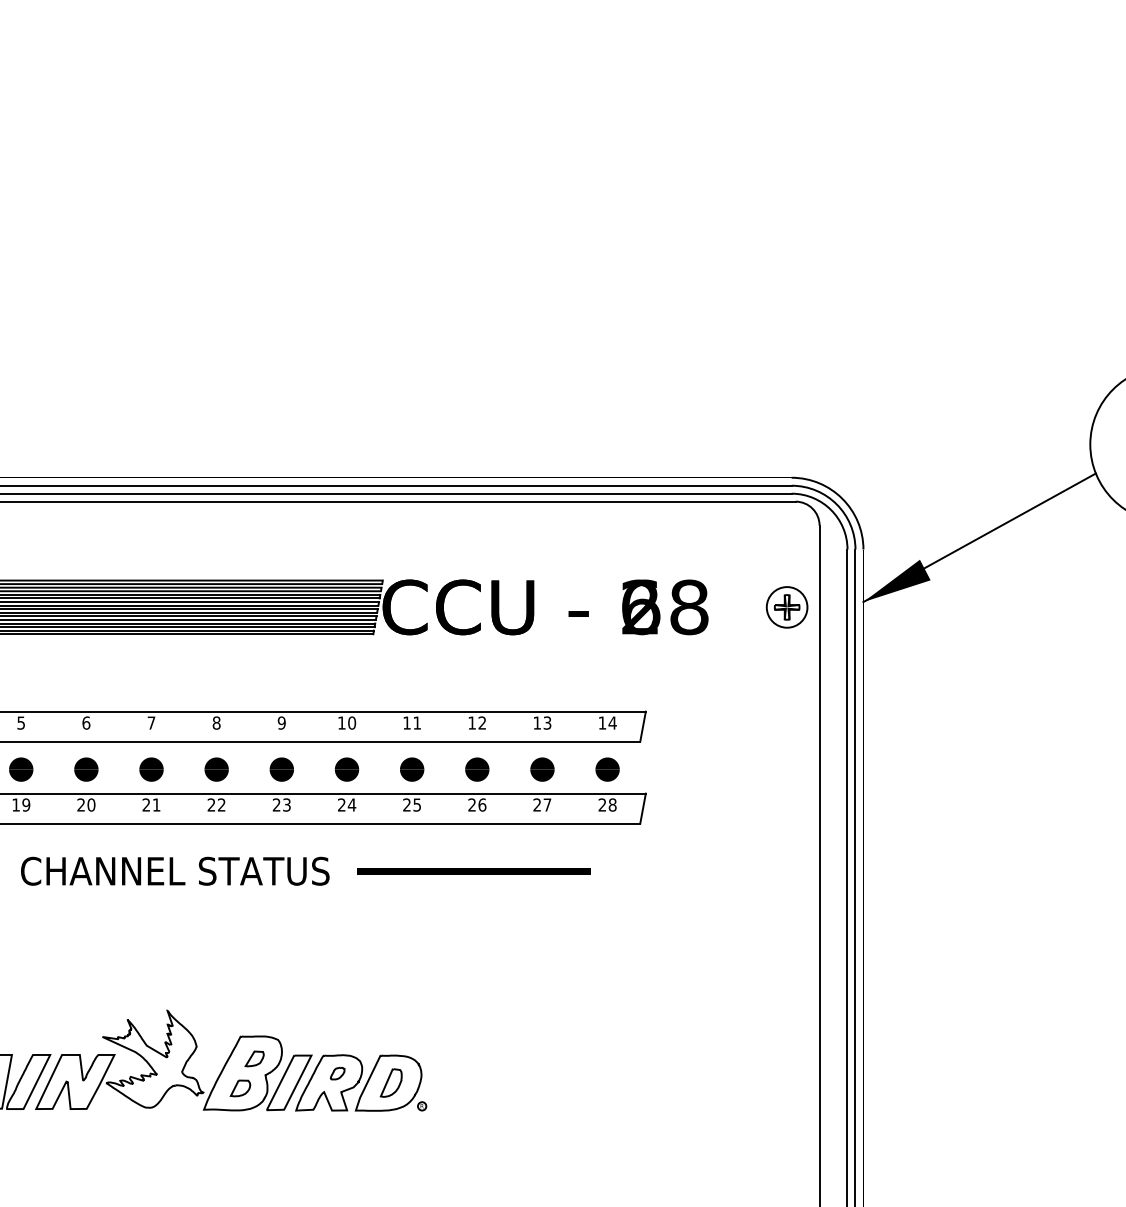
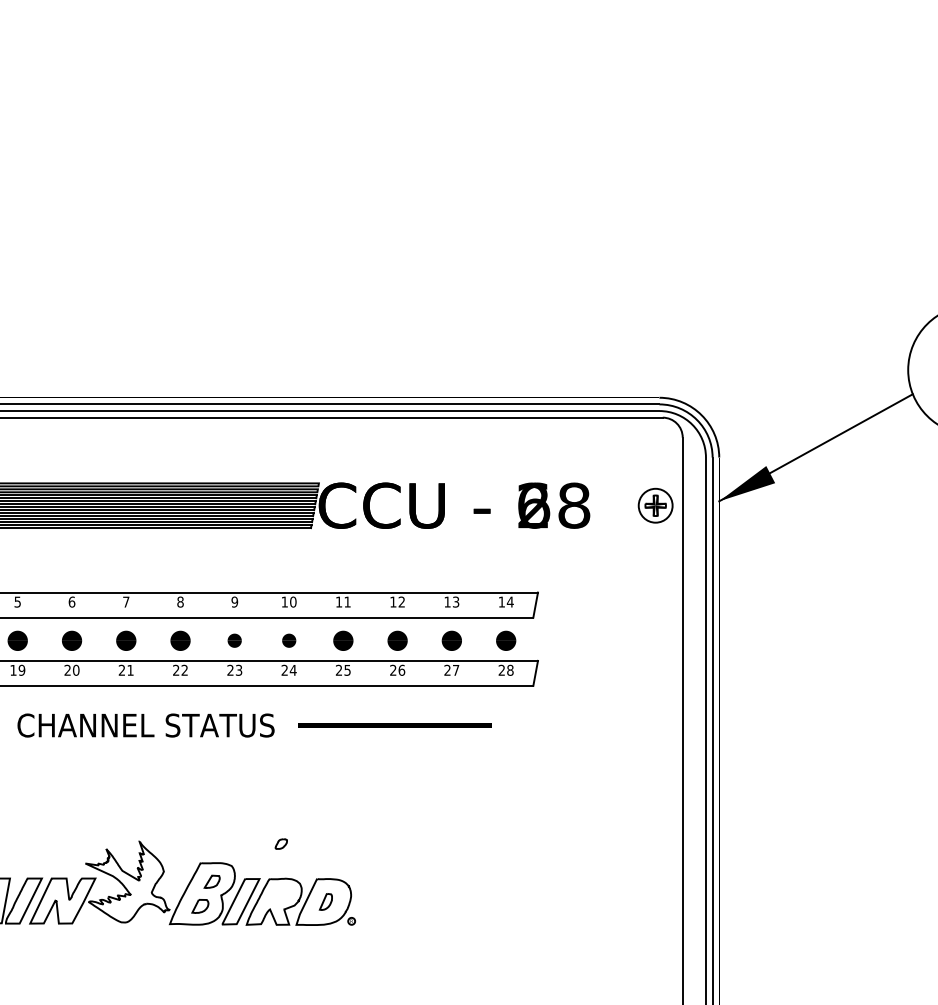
part: (281, 769) -> (234, 640), size x0.7
part: (347, 769) -> (289, 640), size x0.7
part: (336, 1072) -> (280, 843), moved
part: (390, 1082) -> (325, 901), size x0.7

